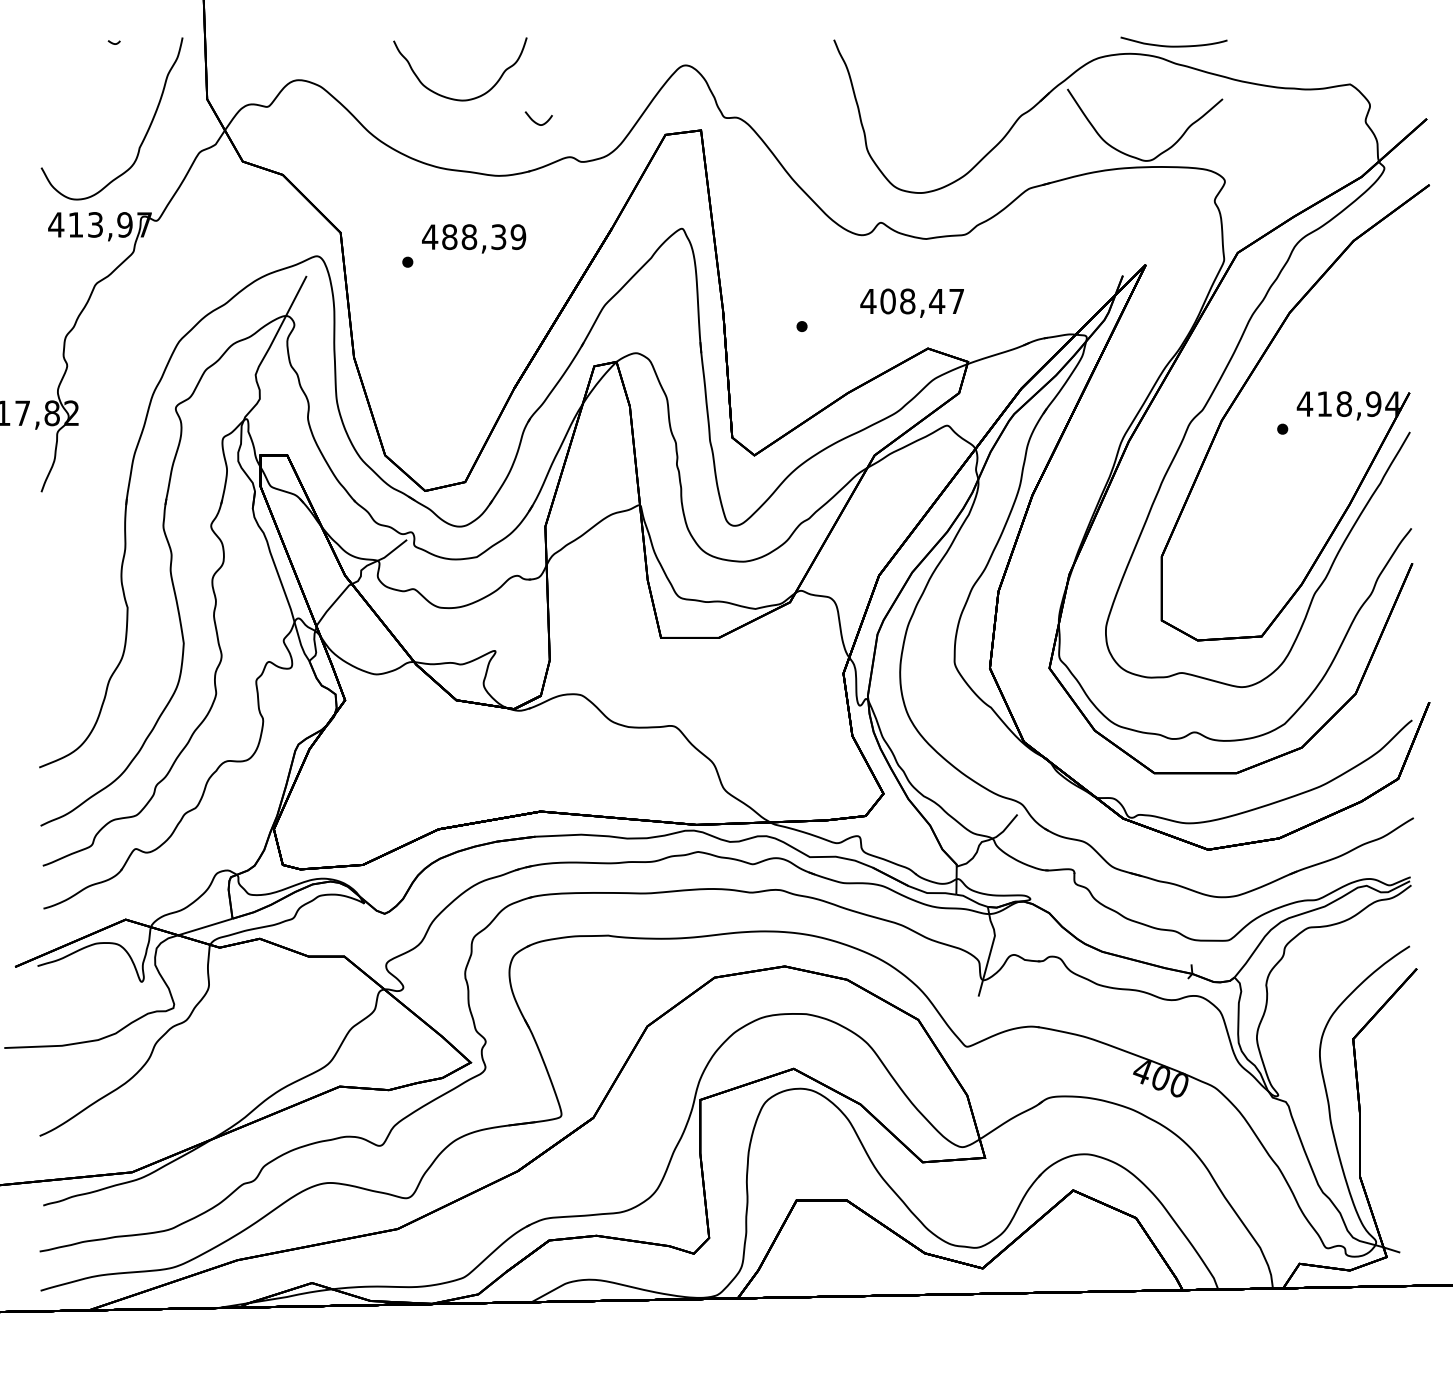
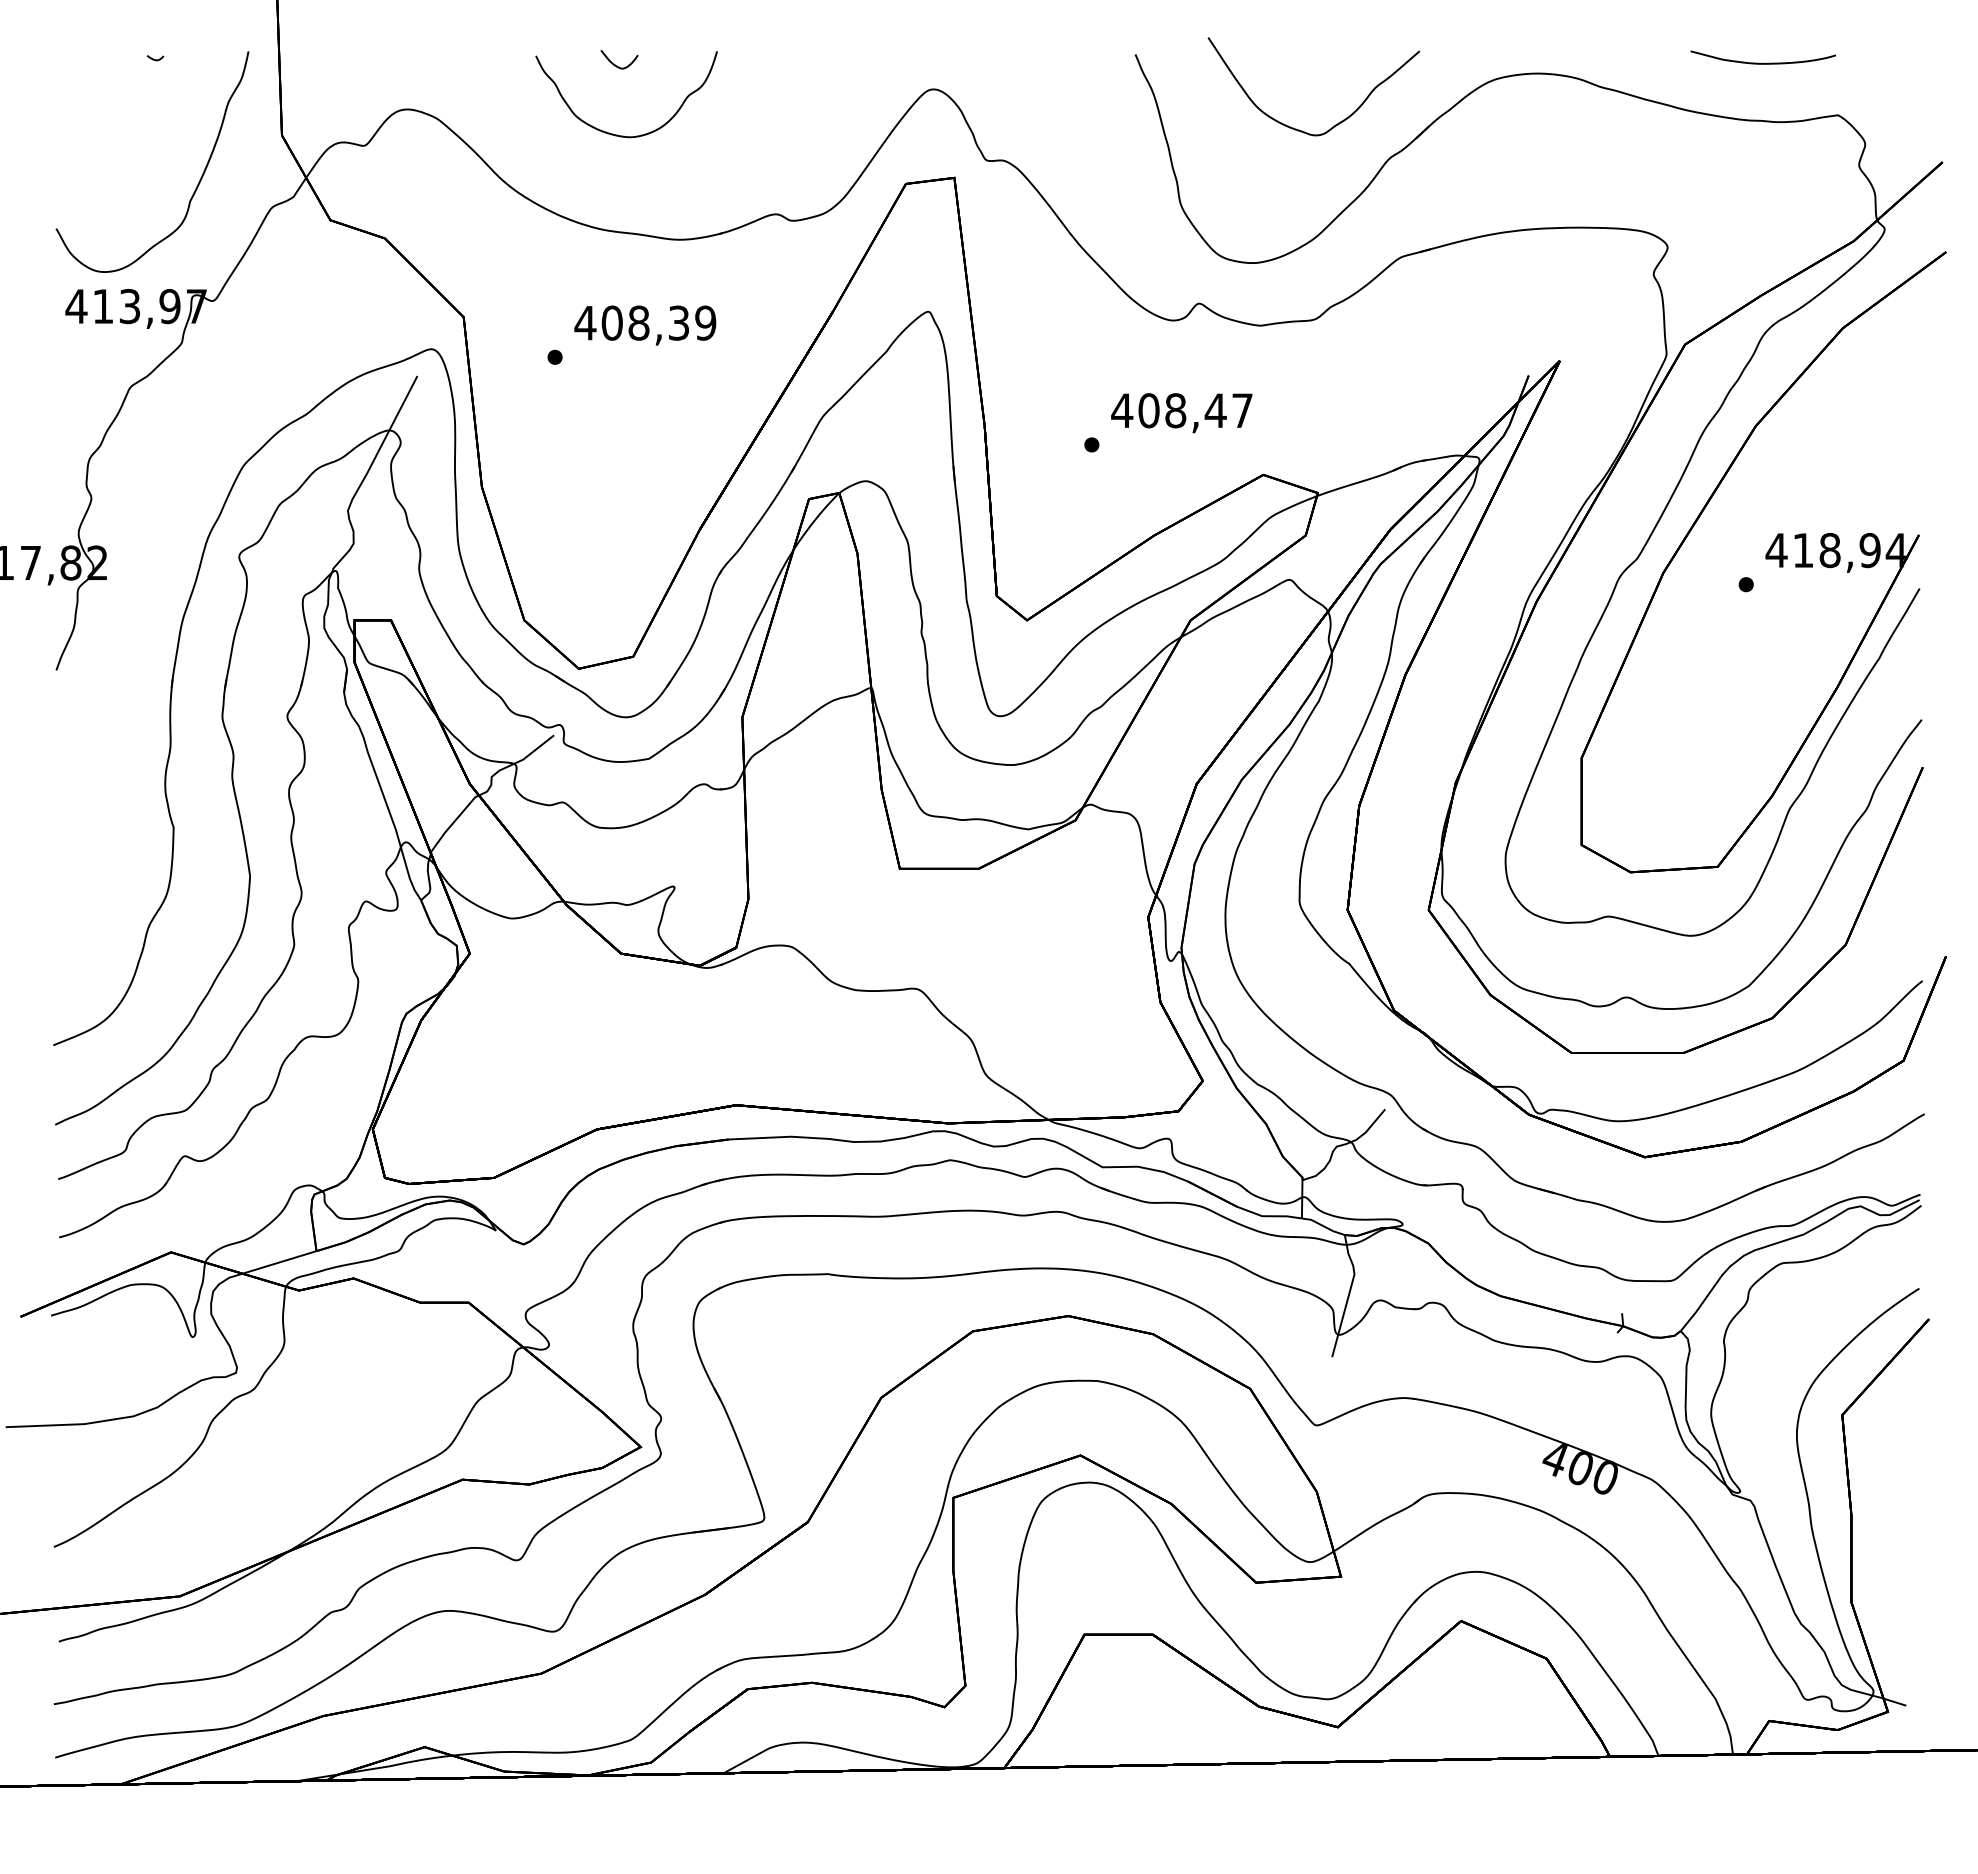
curve: (1174, 46) -> (1763, 63), moved
curve: (537, 122) -> (617, 65), moved
curve: (1163, 151) -> (1338, 122), moved
text: (449, 236) -> (611, 322), 488,39 -> 408,39
text: (911, 303) -> (1181, 413), moved

